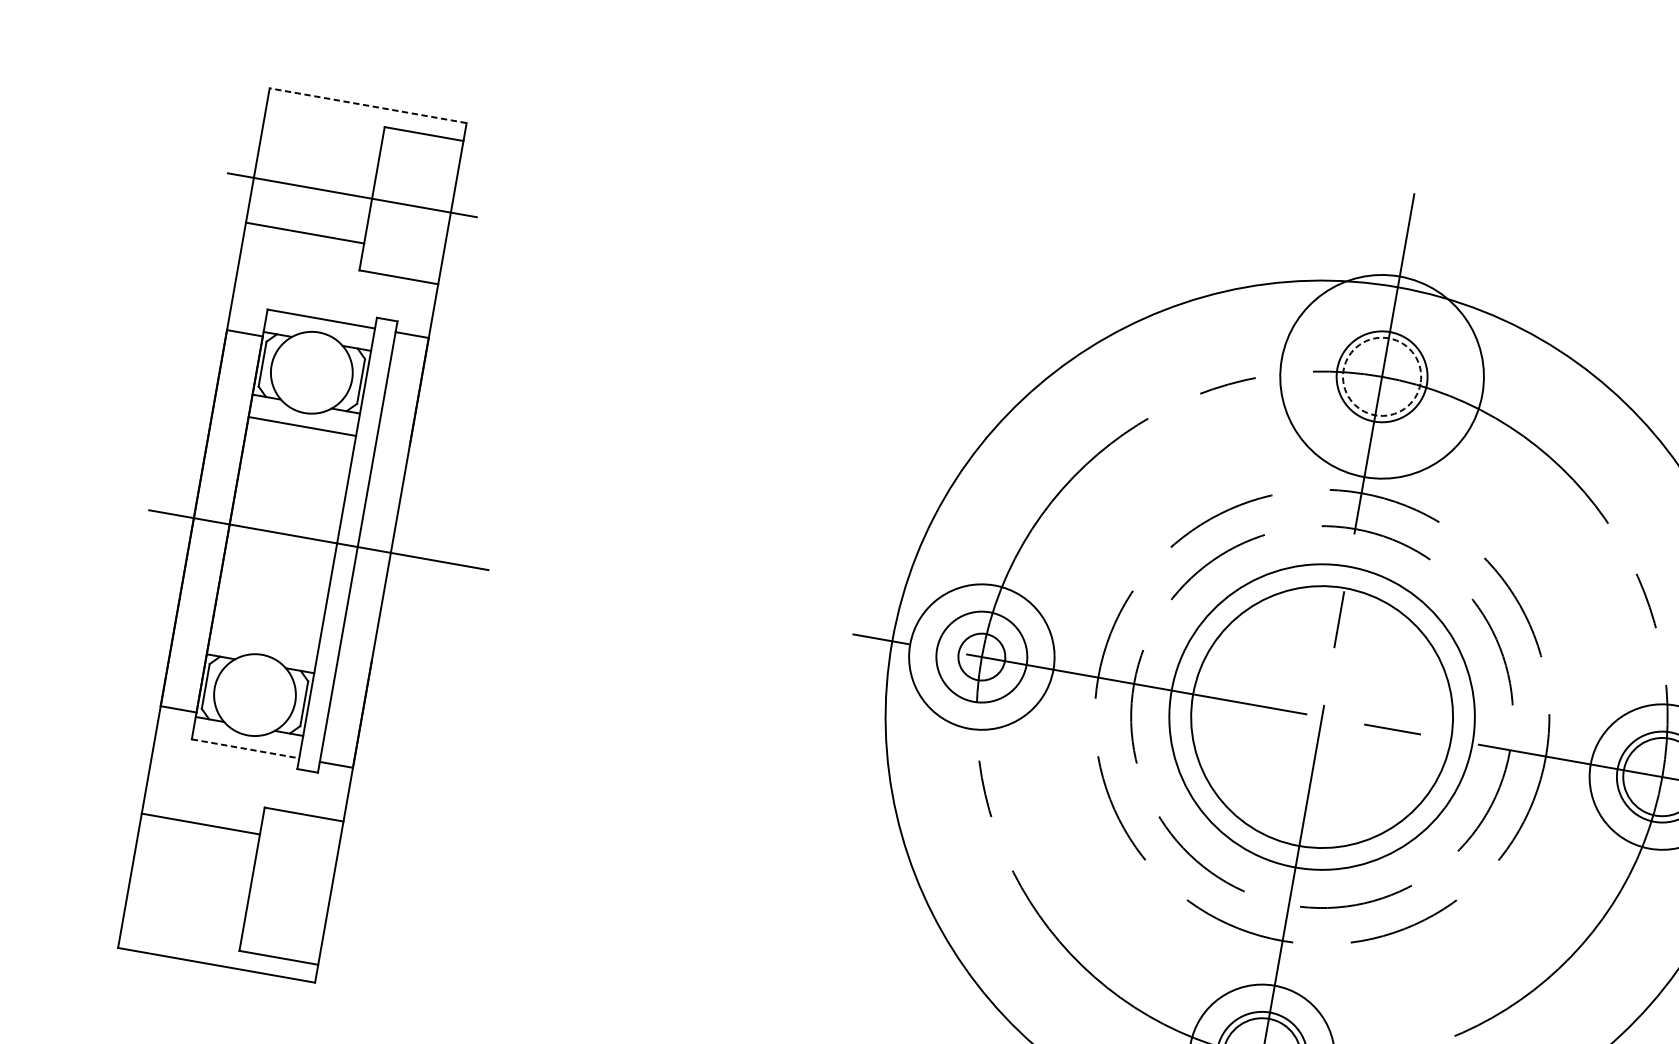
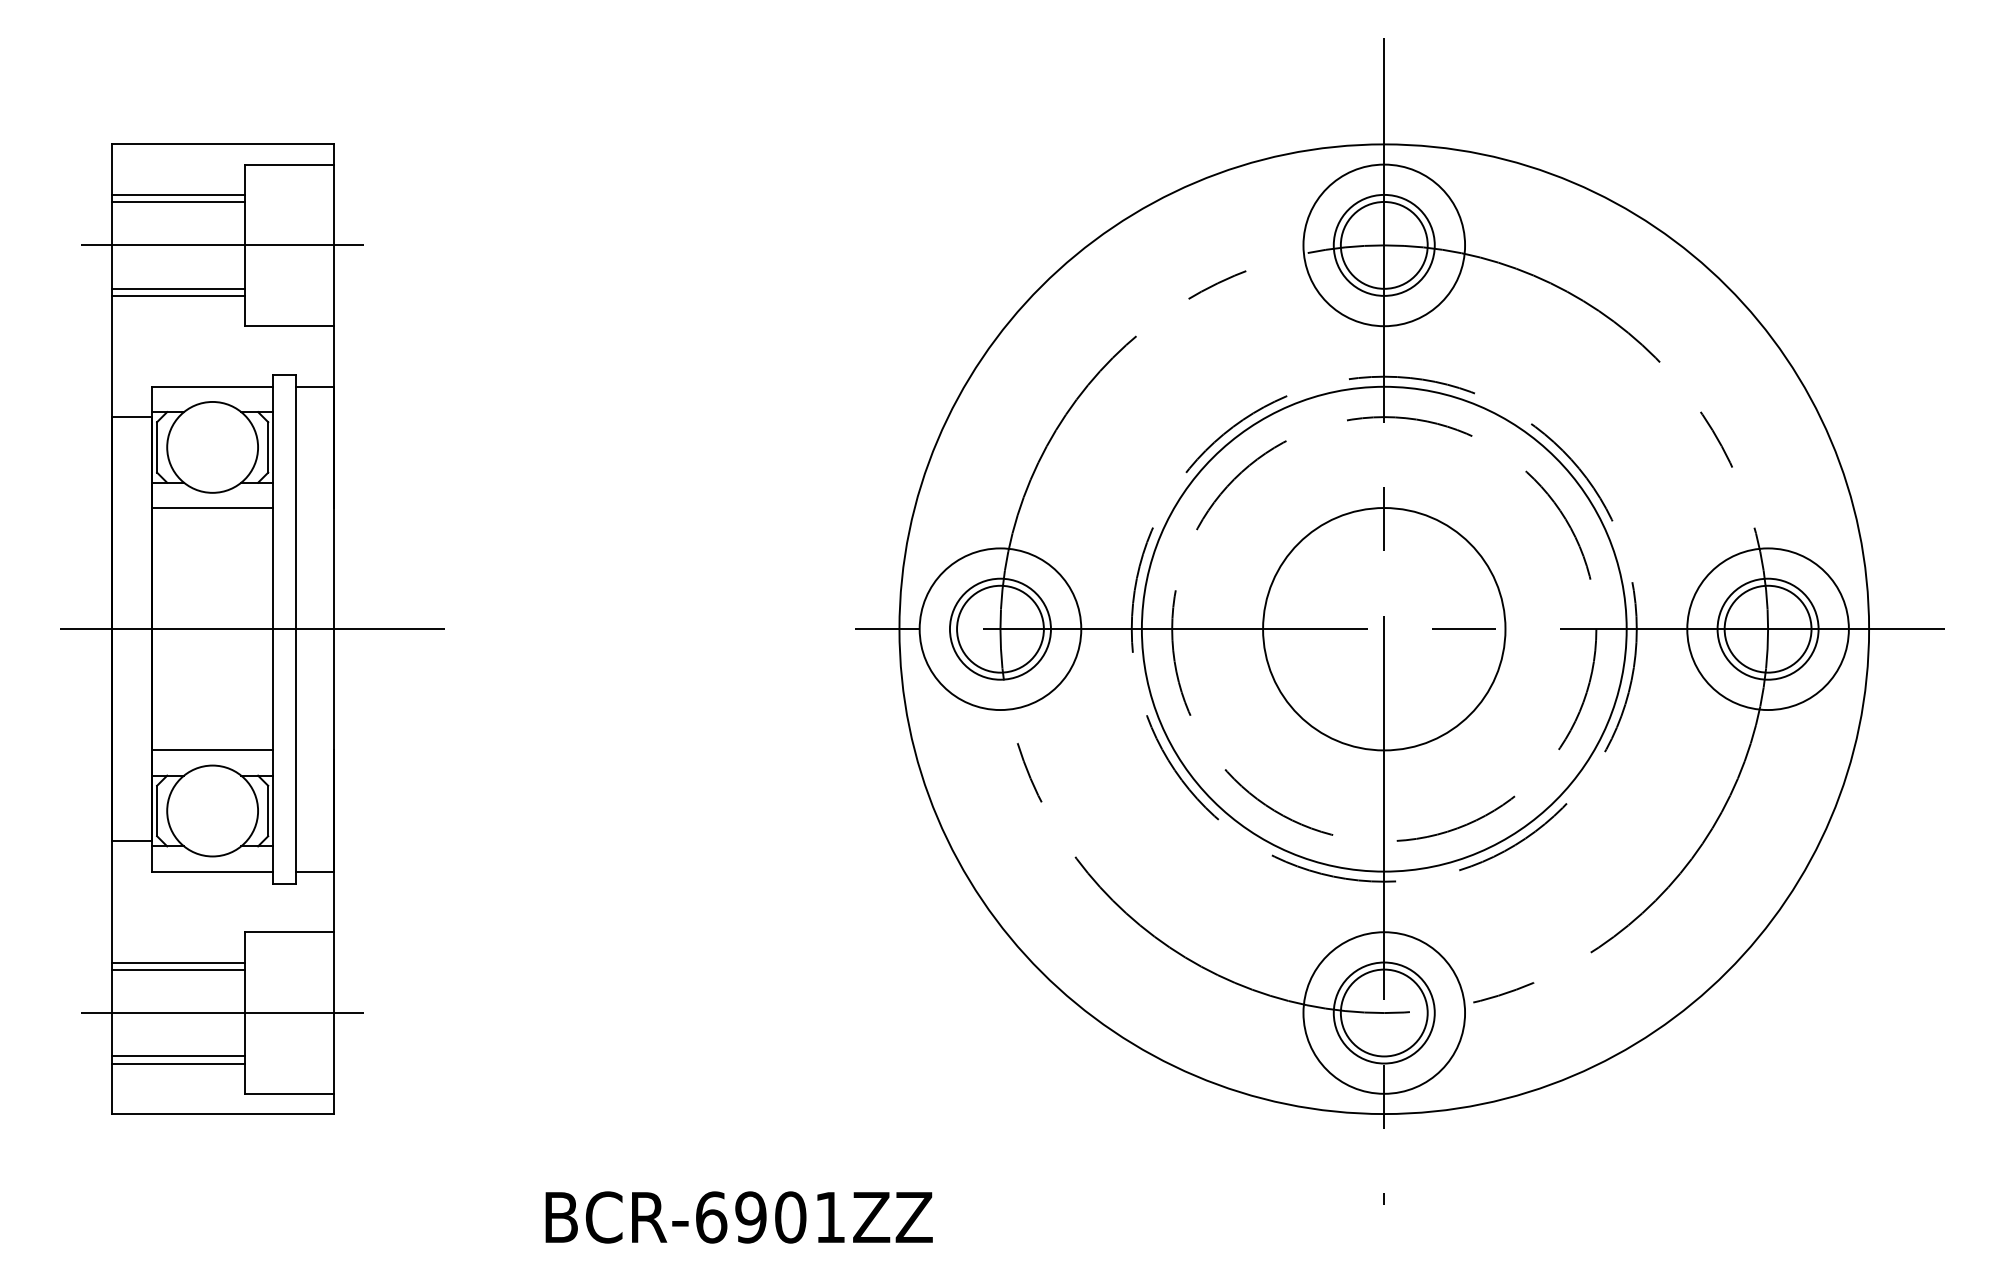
line: (367, 105) -> (222, 144), dashed -> solid
line: (320, 143) -> (177, 194), added
line: (319, 149) -> (177, 201), added
line: (305, 226) -> (177, 288), added
circle: (1381, 375) -> (1383, 244), dashed -> solid
circle: (1382, 376) -> (1384, 245), size x0.71
line: (264, 641) -> (212, 750), added
circle: (981, 656) -> (1000, 628), size x1.67
circle: (1321, 716) -> (1383, 628), size x1.67
circle: (1322, 717) -> (1384, 629), size x0.71
line: (245, 748) -> (212, 871), dashed -> solid
line: (199, 830) -> (177, 969), added
line: (232, 876) -> (222, 1013), added
line: (185, 907) -> (177, 1056), added
line: (184, 913) -> (177, 1063), added

